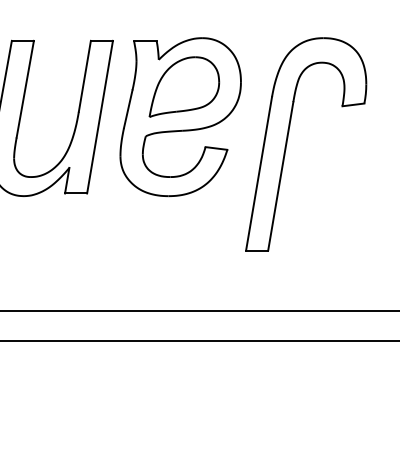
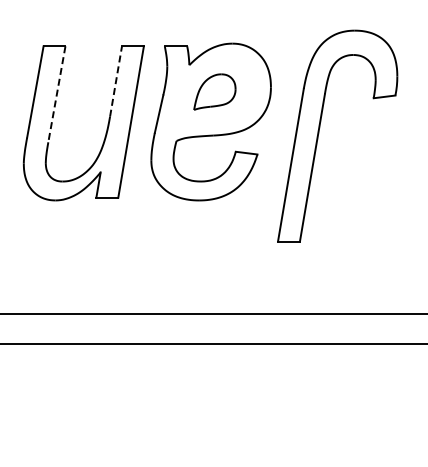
line: (85, 76) -> (116, 81), solid -> dashed
part: (184, 86) -> (214, 91), size x0.6
line: (24, 89) -> (56, 94), solid -> dashed
part: (287, 141) -> (319, 133), moved

